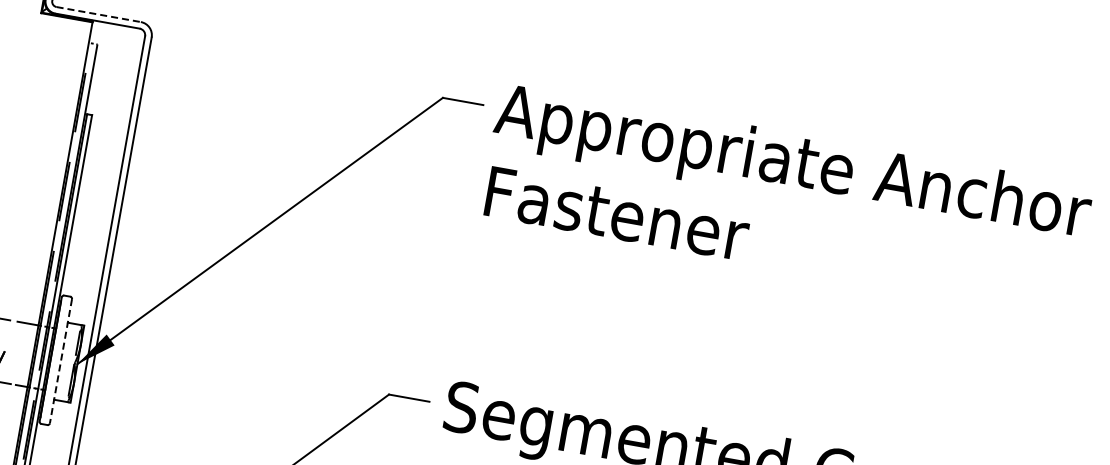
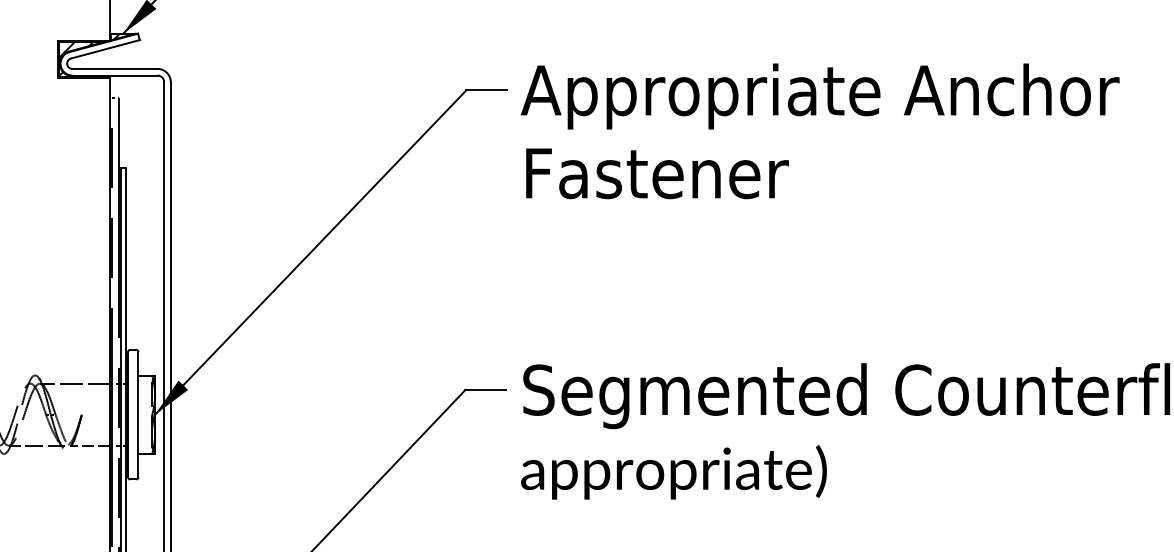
line: (99, 14) -> (115, 68), dashed -> solid
line: (61, 361) -> (138, 414), dashed -> solid

